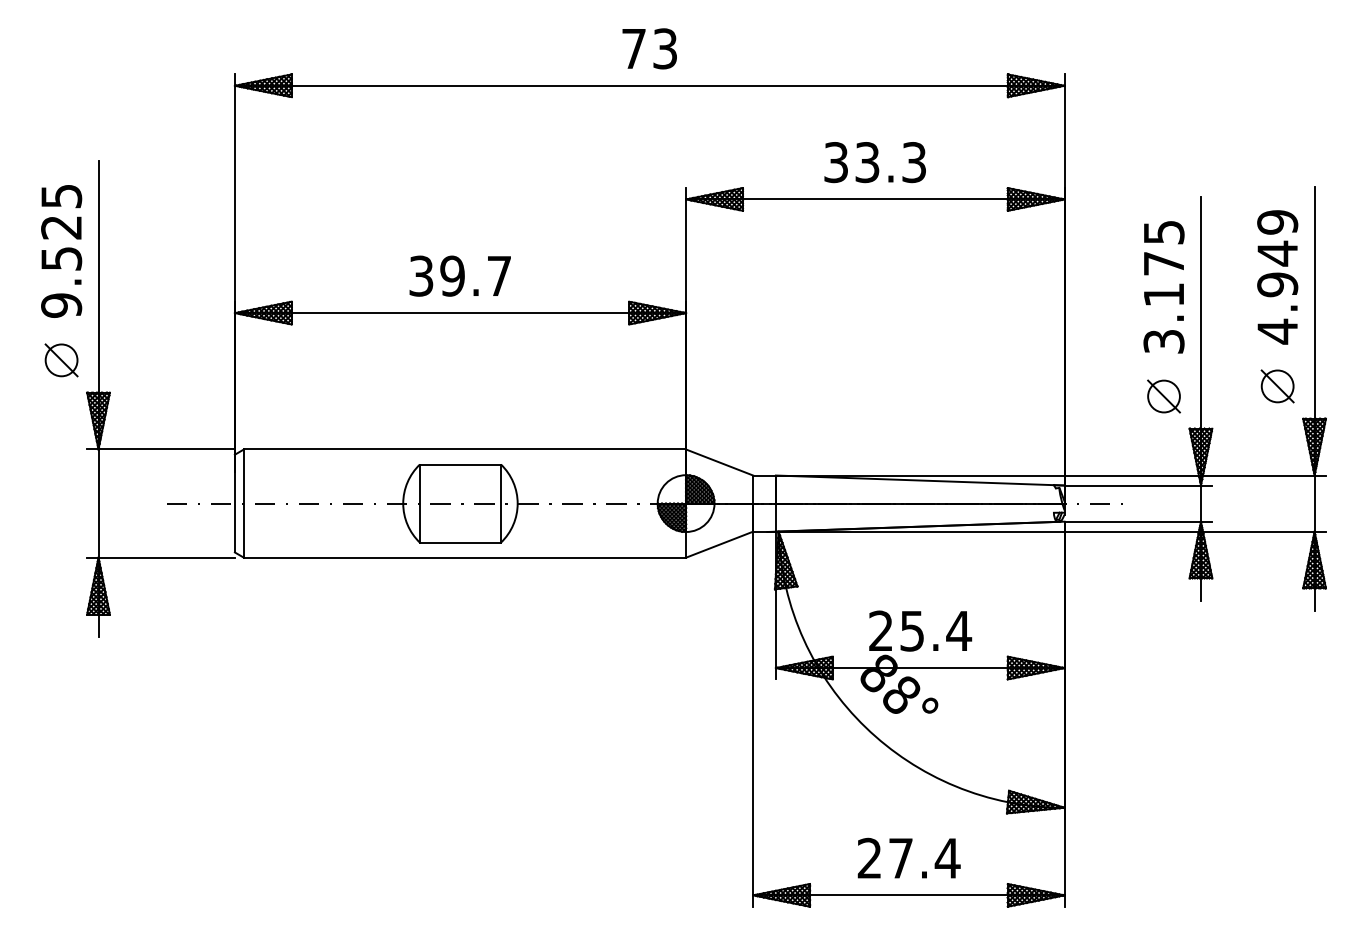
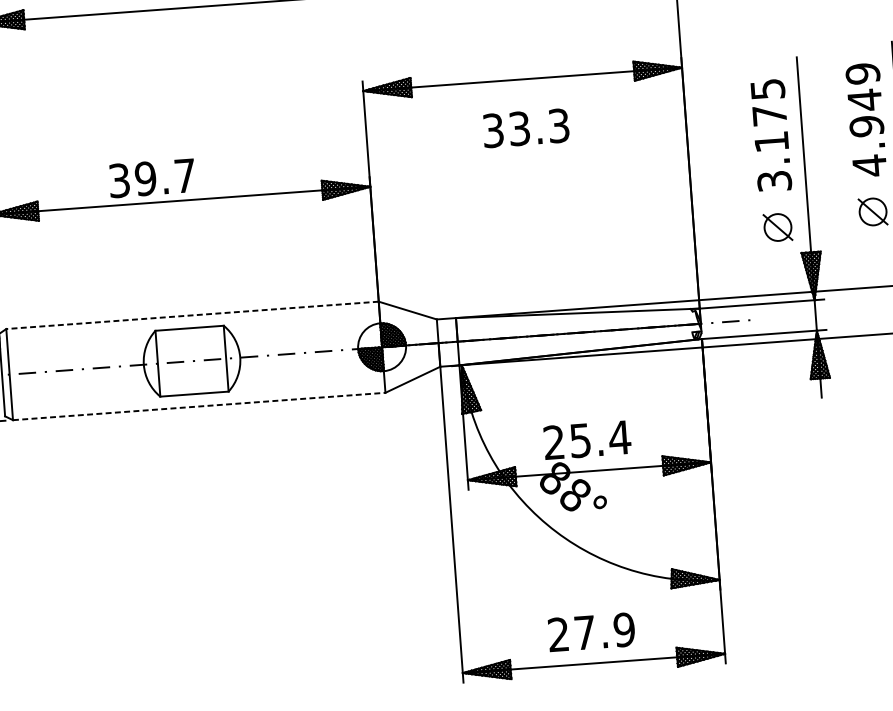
text: (874, 162) -> (525, 128), moved
text: (459, 275) -> (151, 177), moved
line: (464, 449) -> (192, 315), solid -> dashed
line: (465, 557) -> (199, 406), solid -> dashed
text: (947, 857) -> (624, 629), 27.4 -> 27.9

